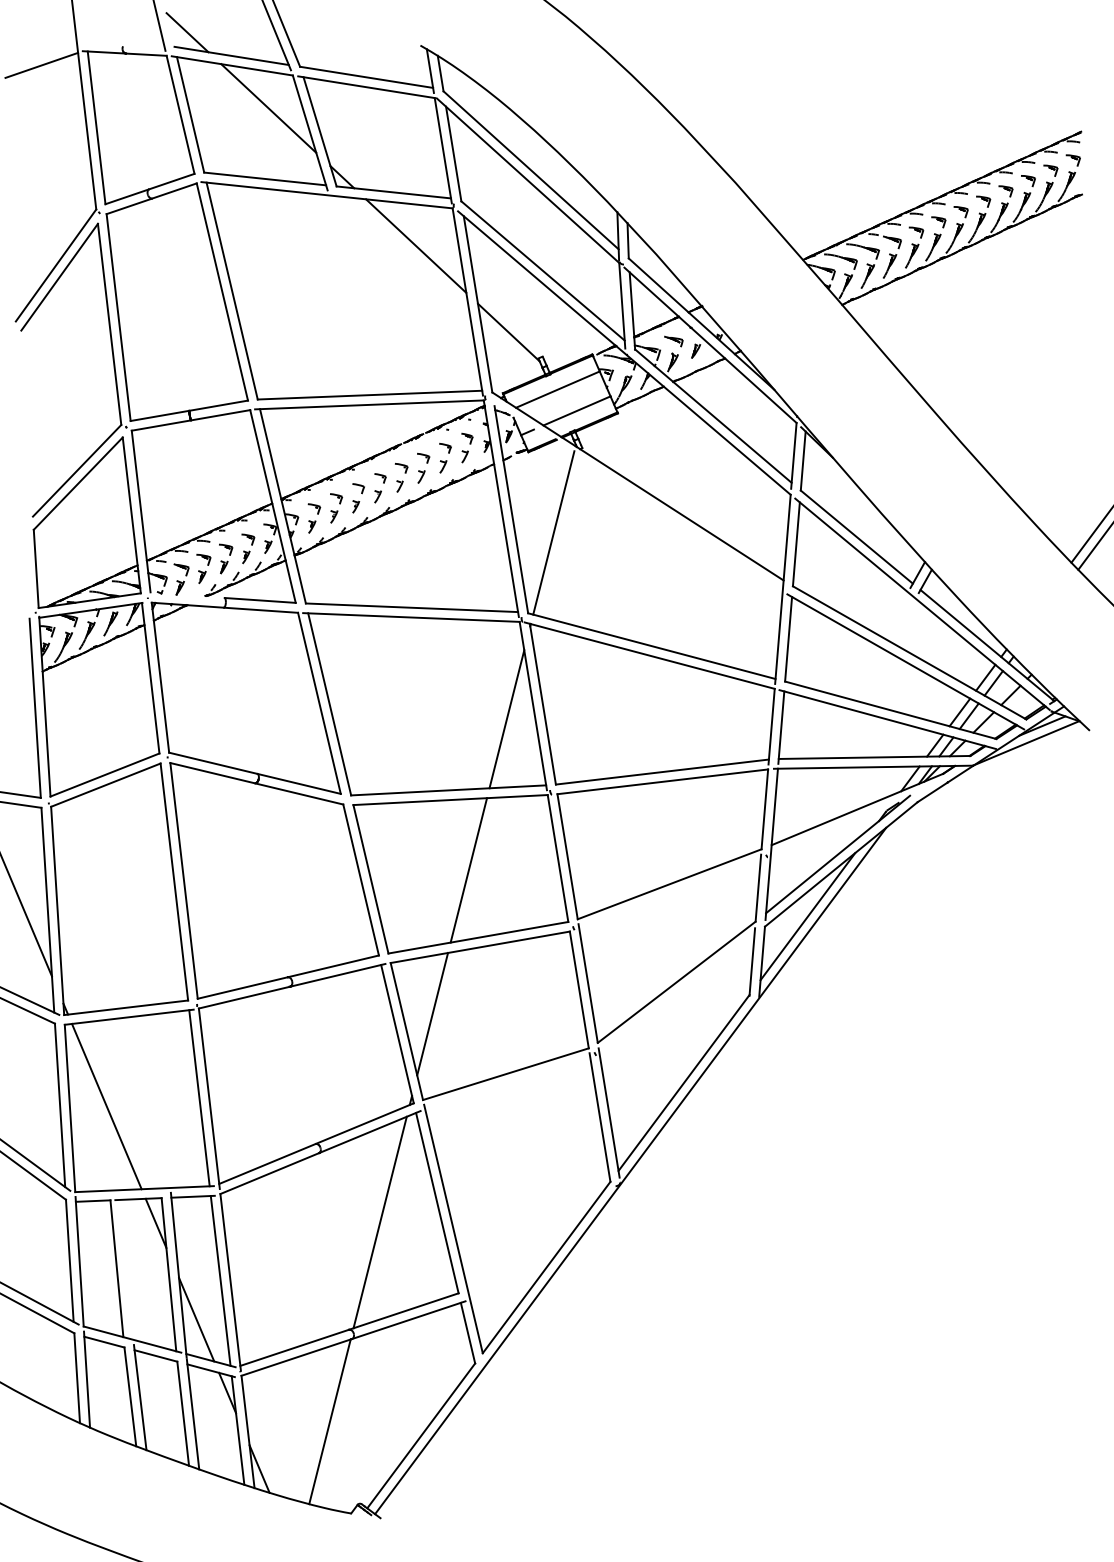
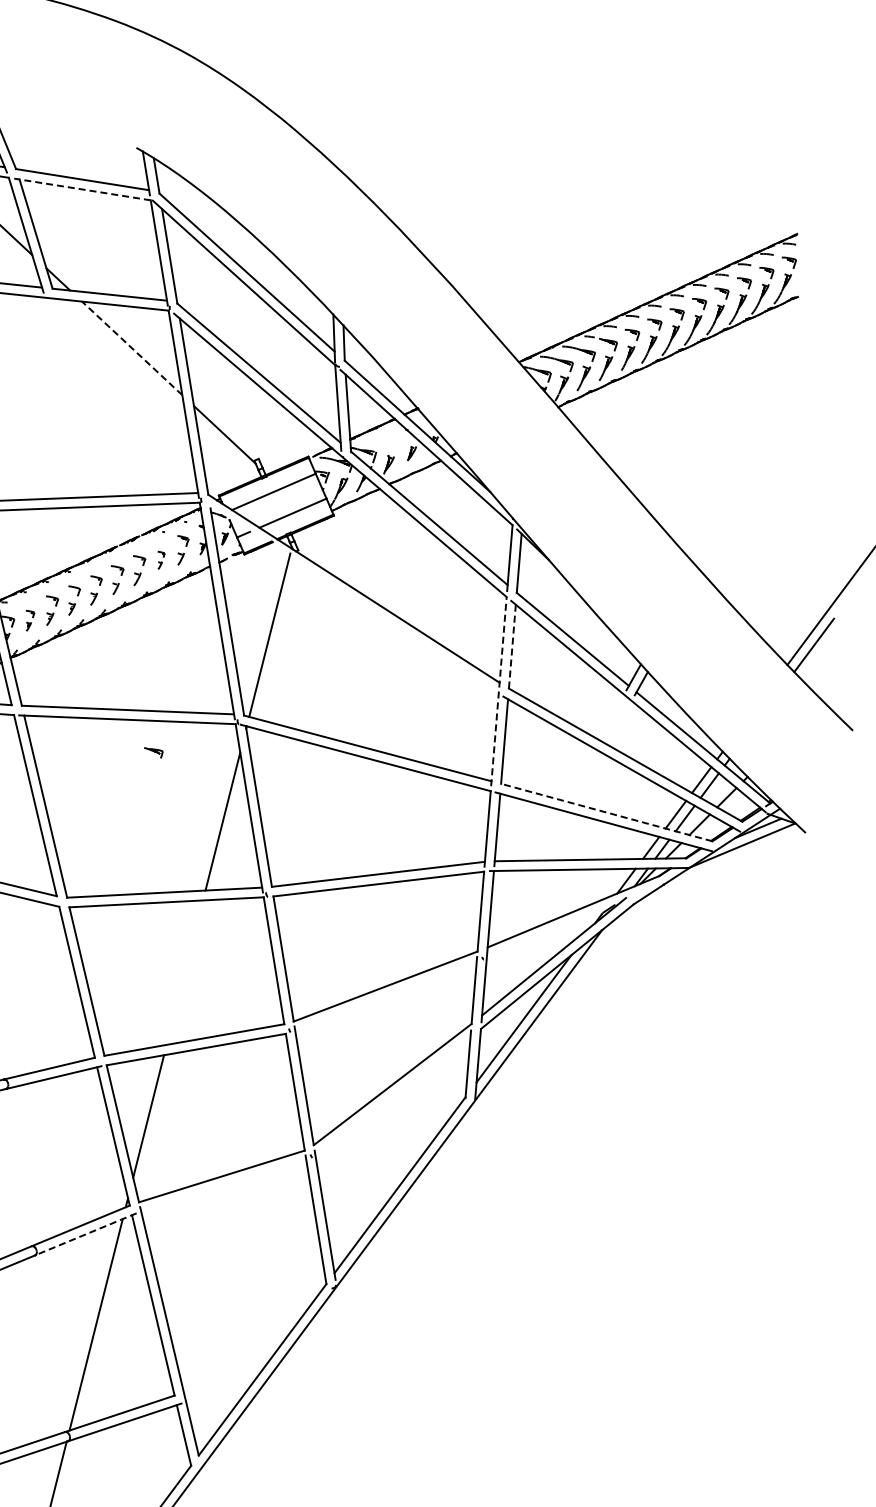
line: (365, 87) -> (81, 189), solid -> dashed
line: (416, 246) -> (132, 348), solid -> dashed
part: (673, 341) -> (153, 752), moved
part: (445, 457) -> (161, 559), size x0.6
part: (314, 518) -> (30, 620), size x0.7
line: (796, 544) -> (512, 646), solid -> dashed
line: (782, 589) -> (498, 691), solid -> dashed
line: (890, 710) -> (606, 812), solid -> dashed
line: (468, 870) -> (184, 972), removed
line: (370, 1131) -> (86, 1233), solid -> dashed

